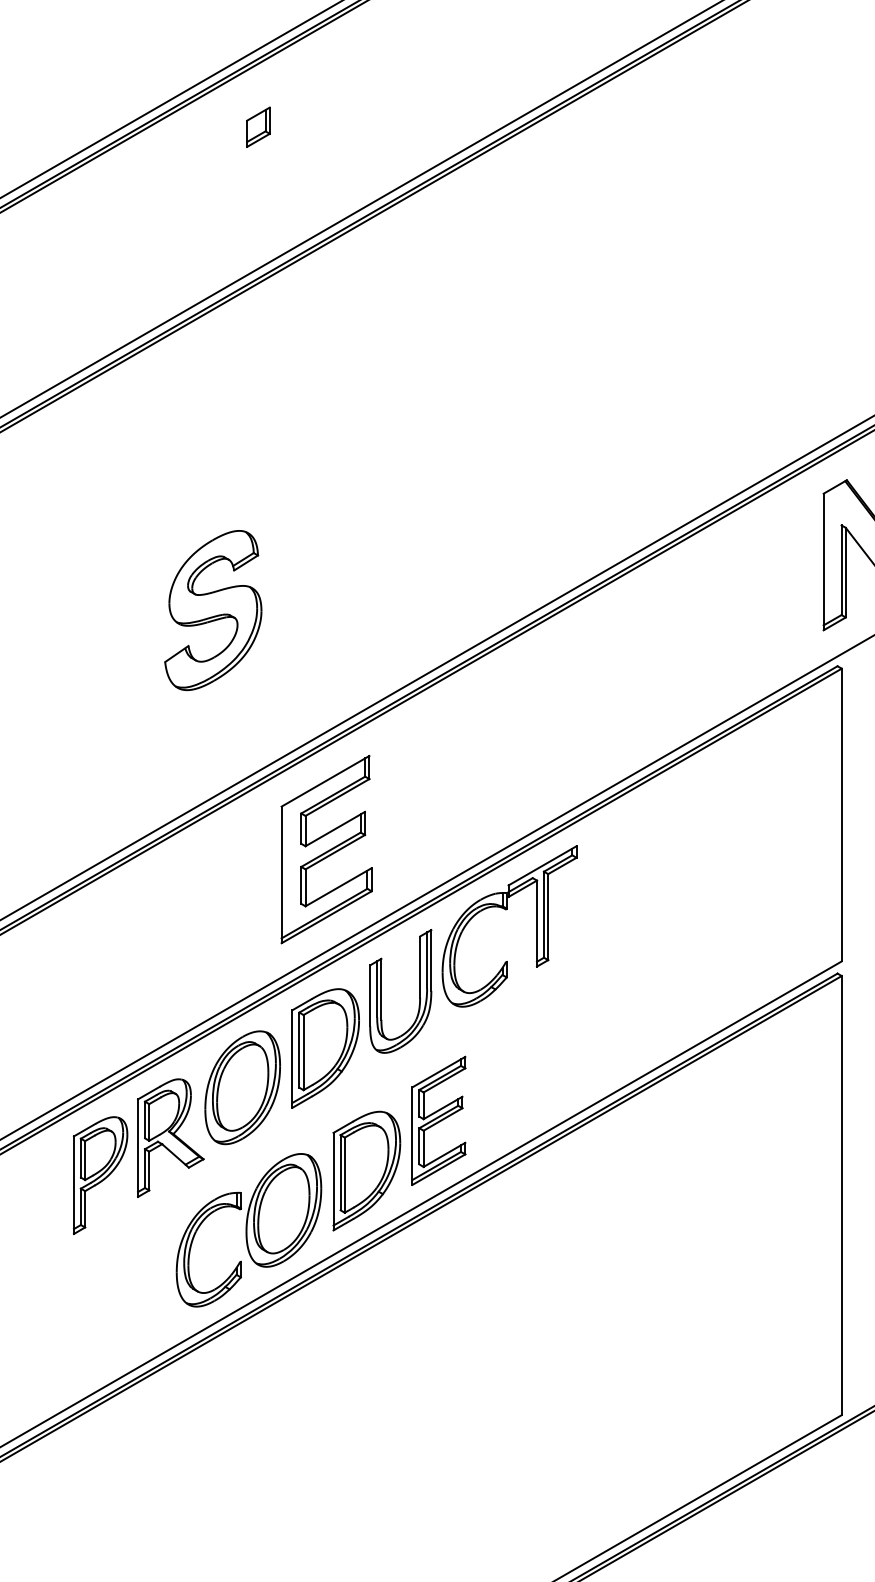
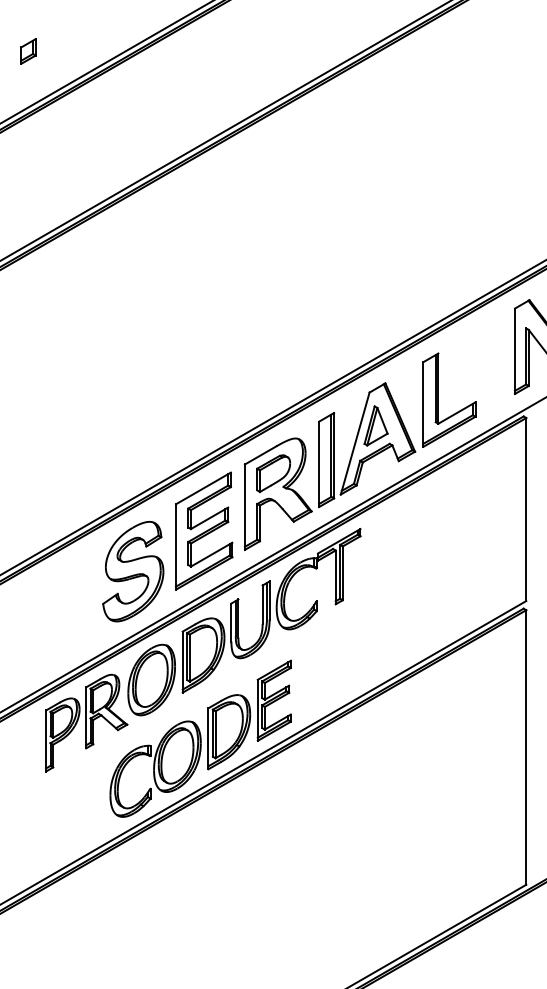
part: (258, 127) -> (28, 51), moved
part: (213, 610) -> (133, 571), moved
part: (575, 722) -> (359, 451), added

